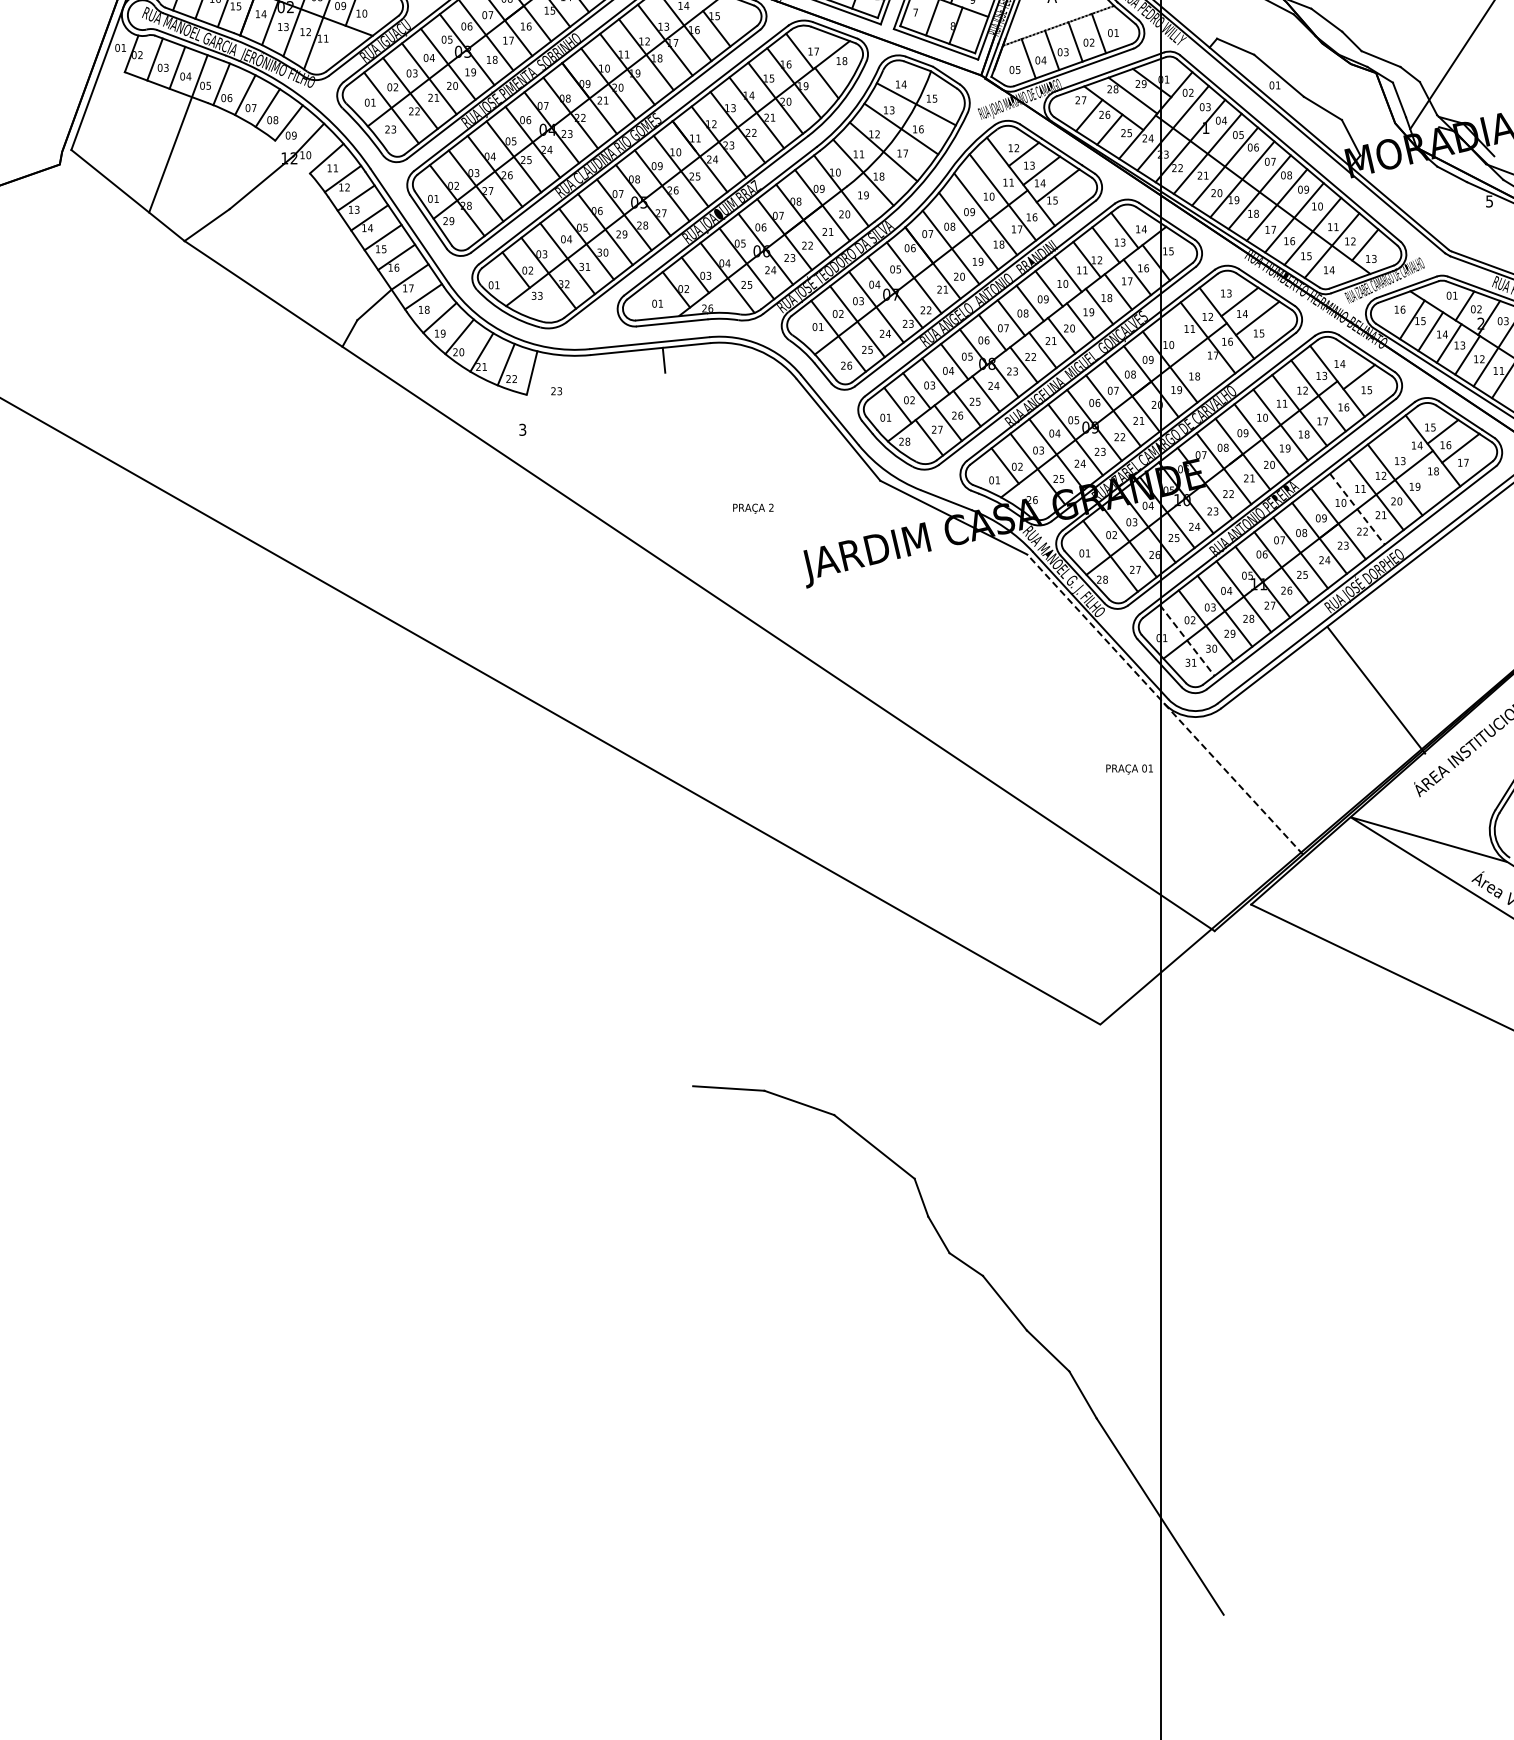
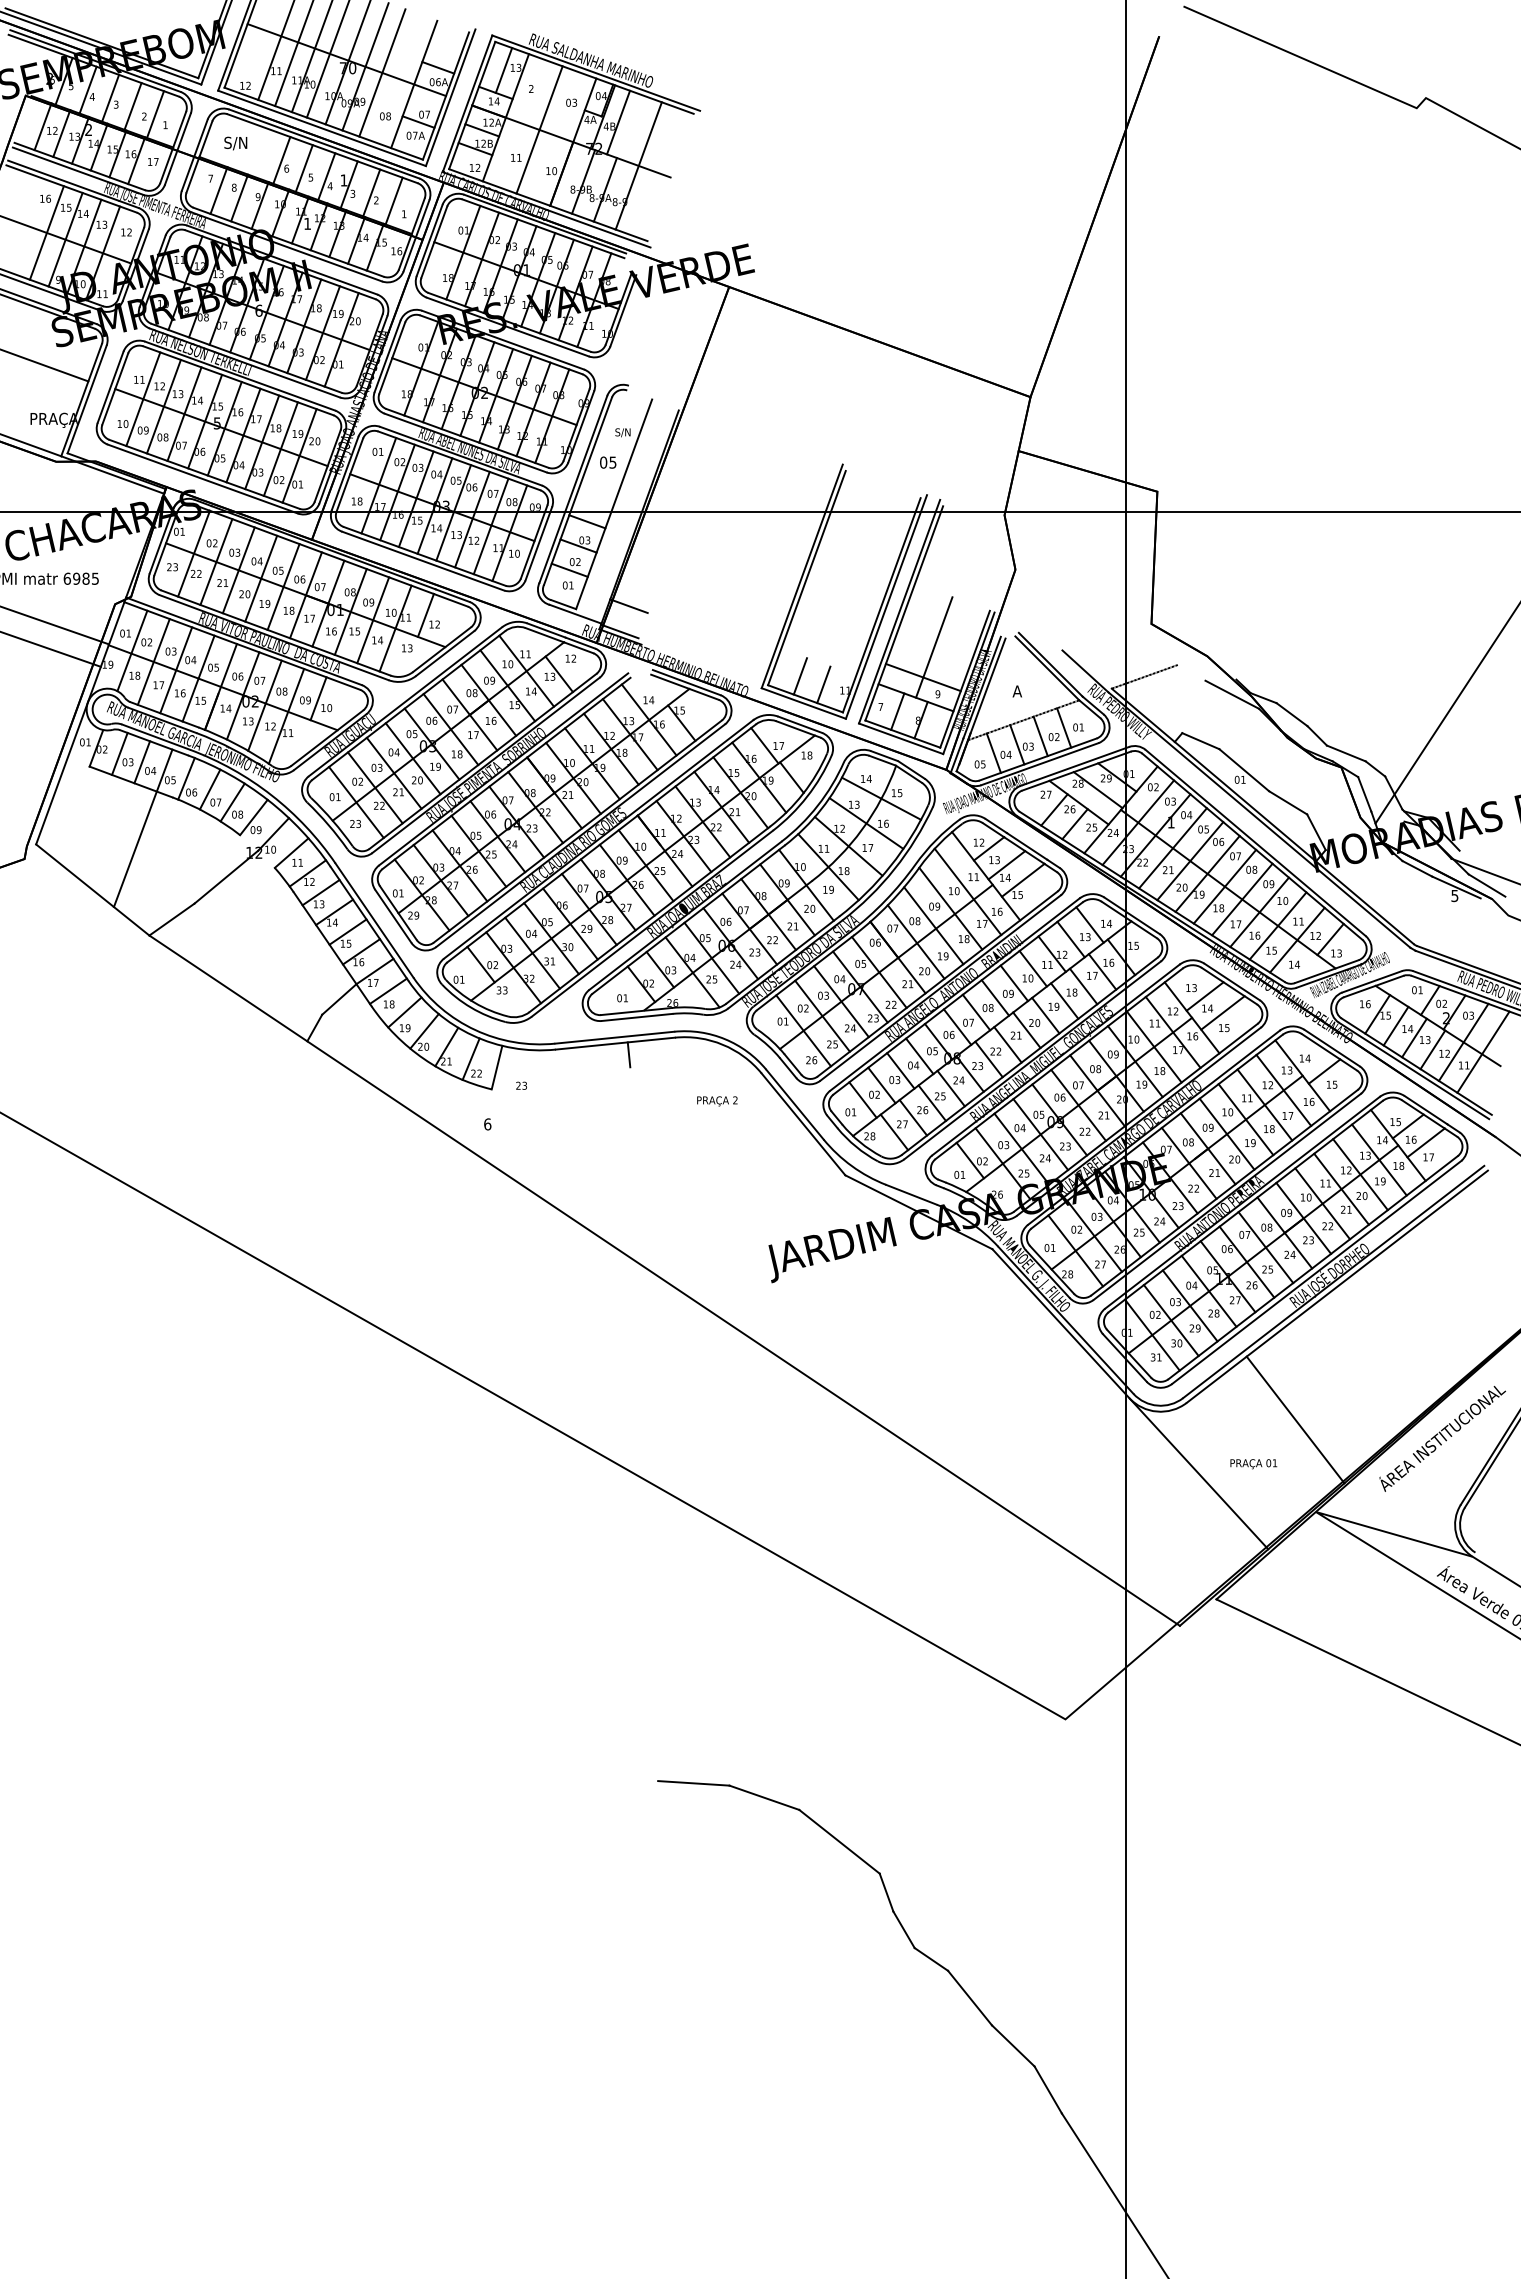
line: (1188, 351) -> (1153, 1046), added
text: (522, 429) -> (487, 1124), 3 -> 6
line: (1414, 464) -> (1379, 1159), added
text: (753, 508) -> (717, 1101), moved
line: (1357, 508) -> (1322, 1203), dashed -> solid
line: (1187, 640) -> (1152, 1335), dashed -> solid
line: (1376, 689) -> (1295, 1419), moved
line: (1165, 704) -> (1130, 1399), dashed -> solid
text: (1129, 769) -> (1253, 1464), moved

